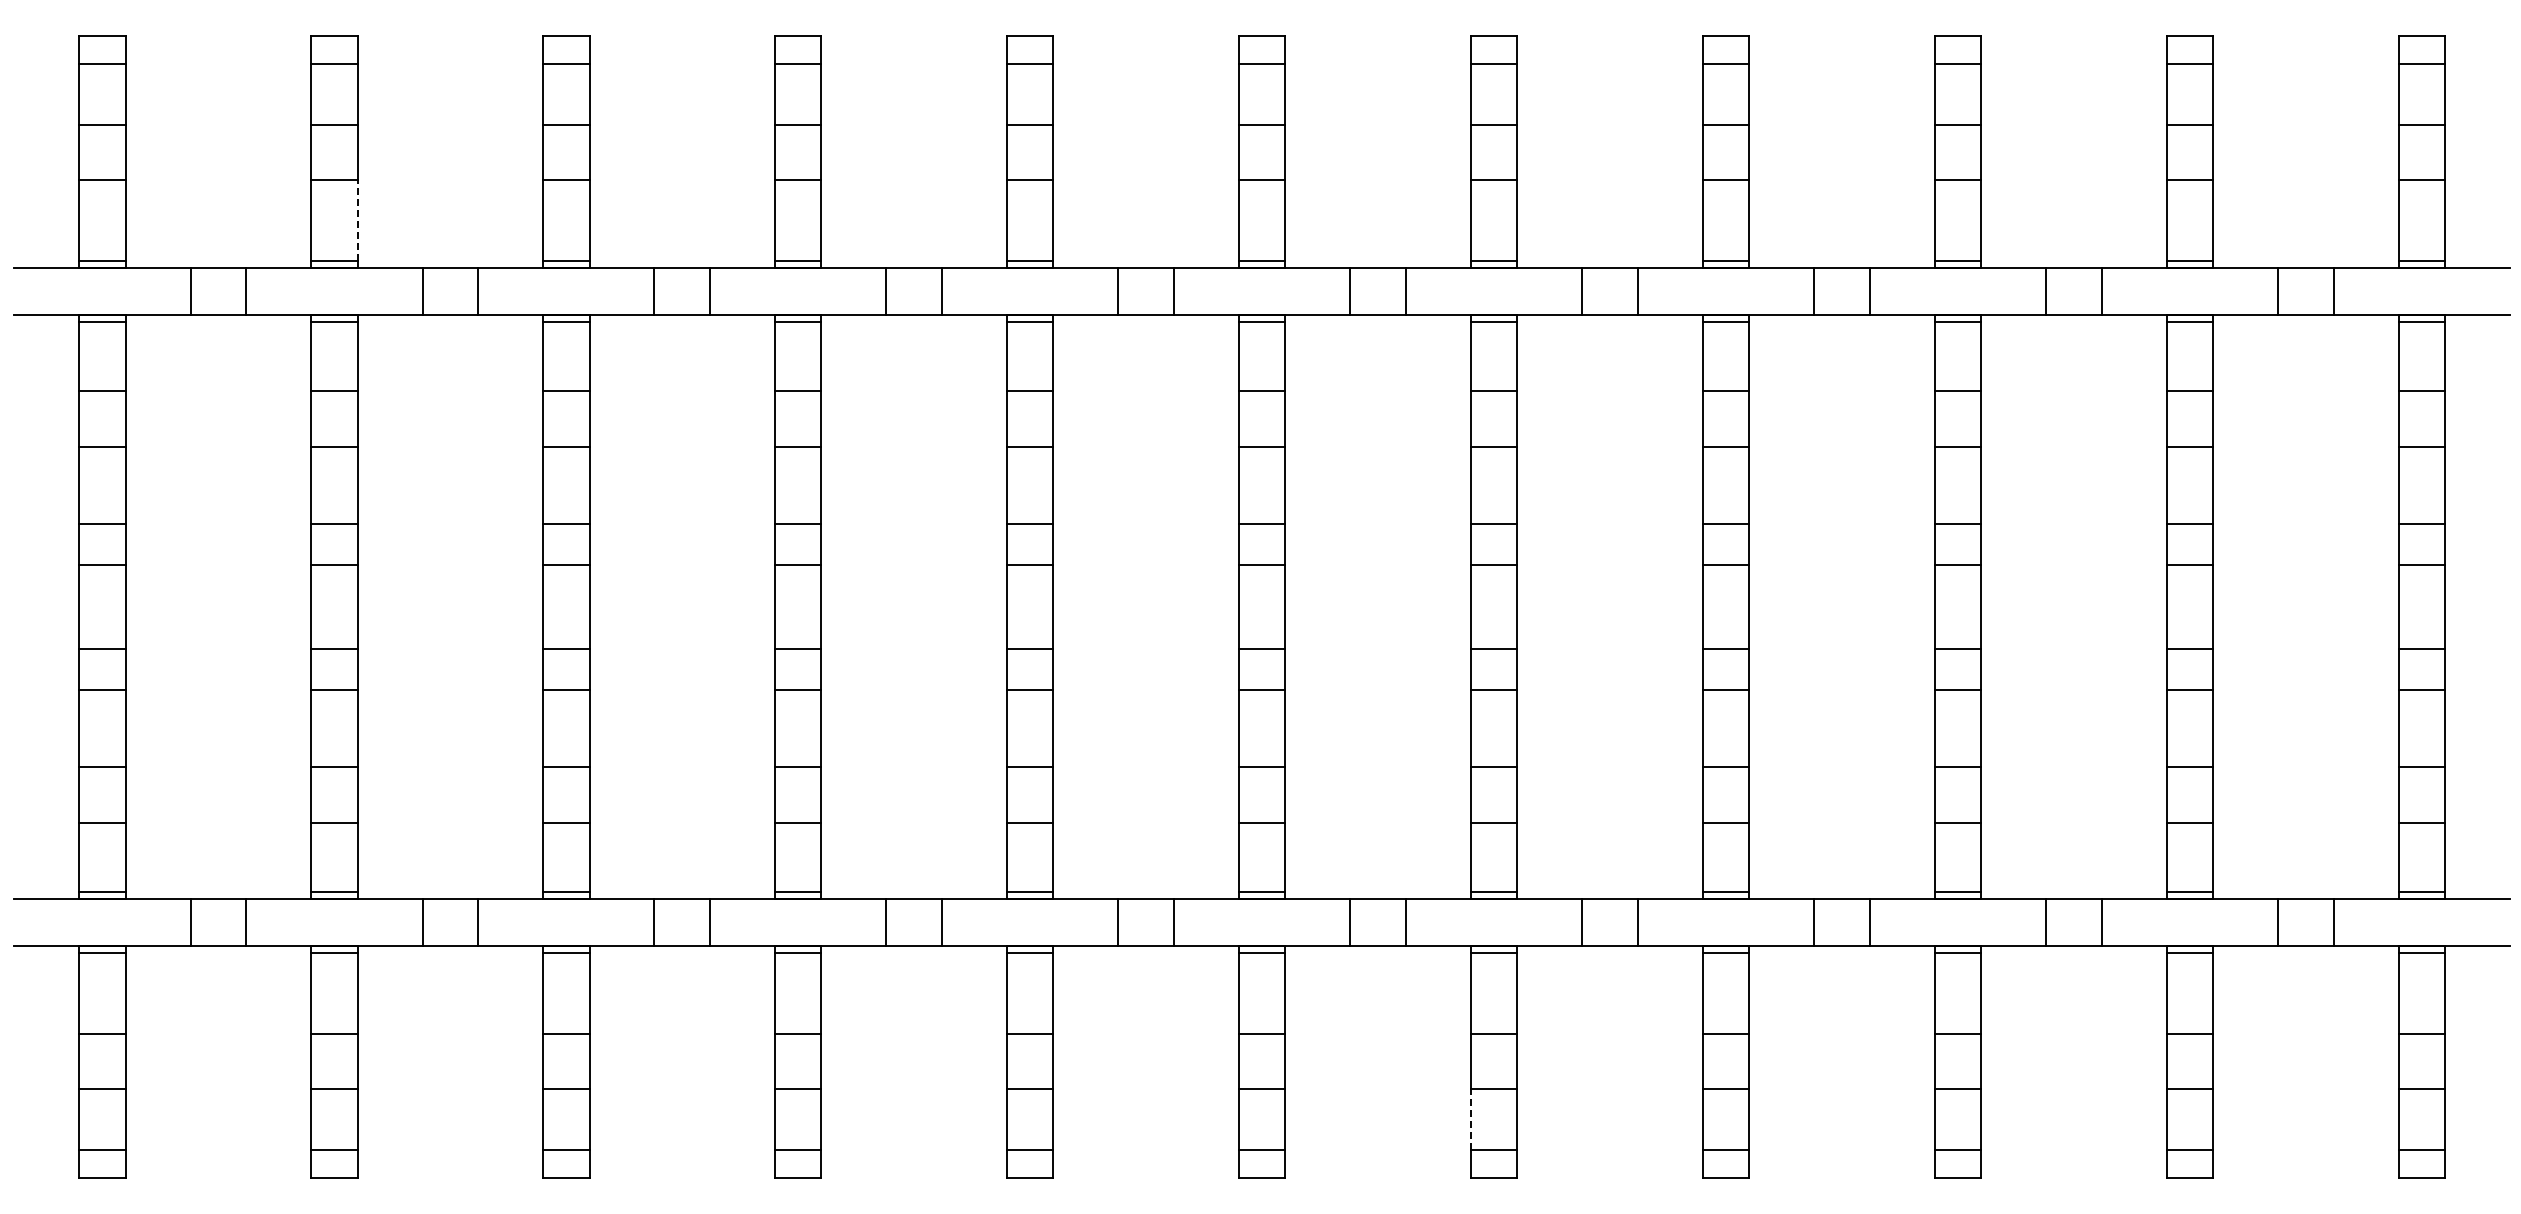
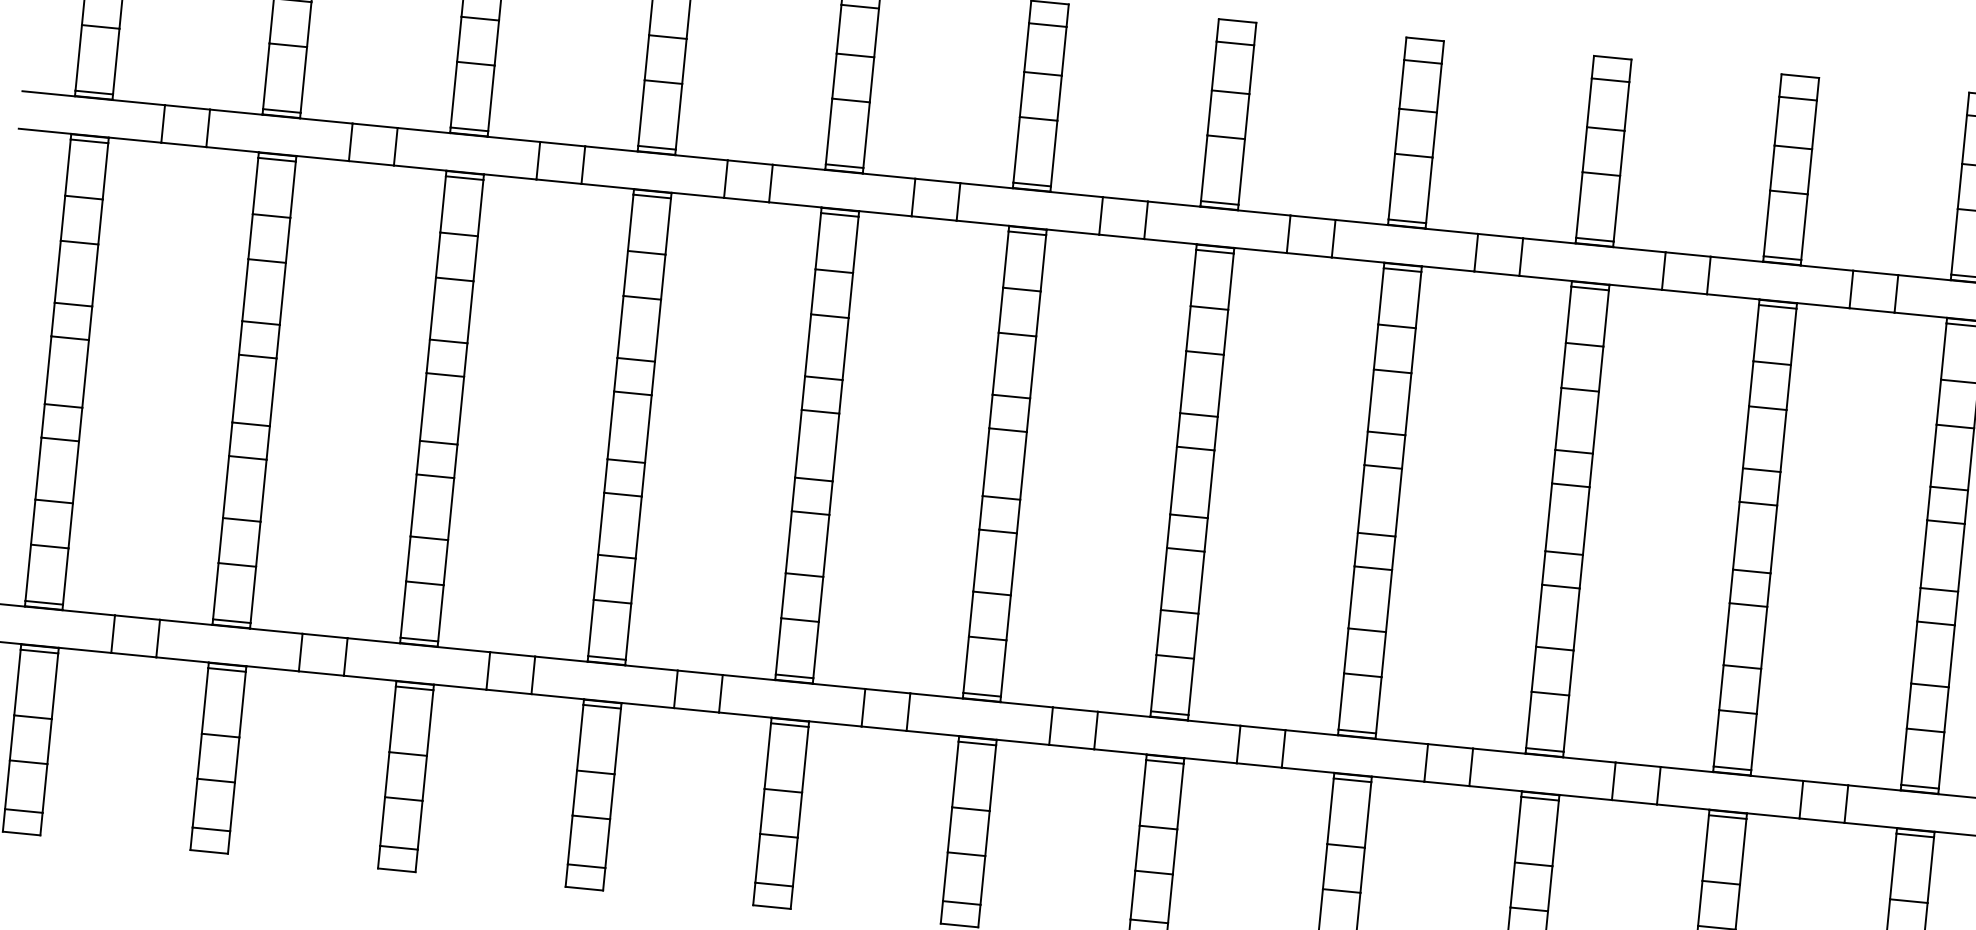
line: (357, 220) -> (303, 79), dashed -> solid
line: (1470, 1119) -> (1132, 895), dashed -> solid

